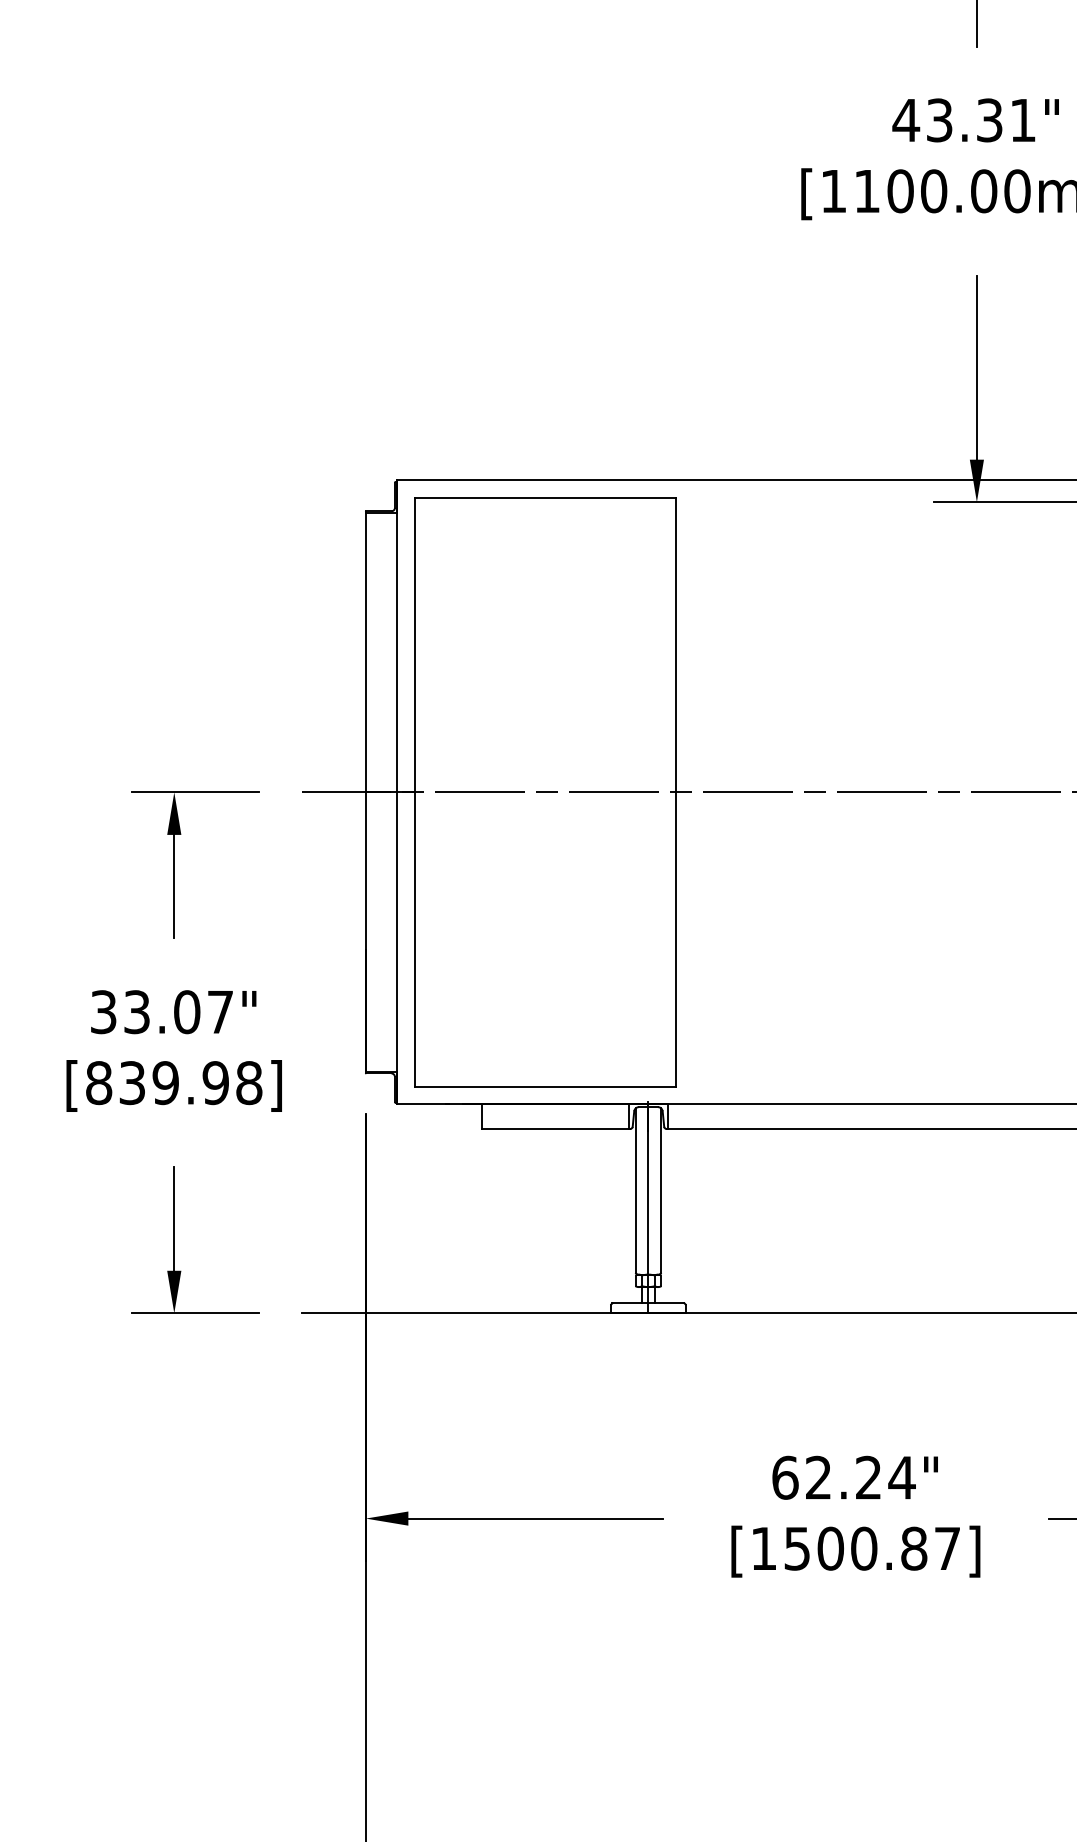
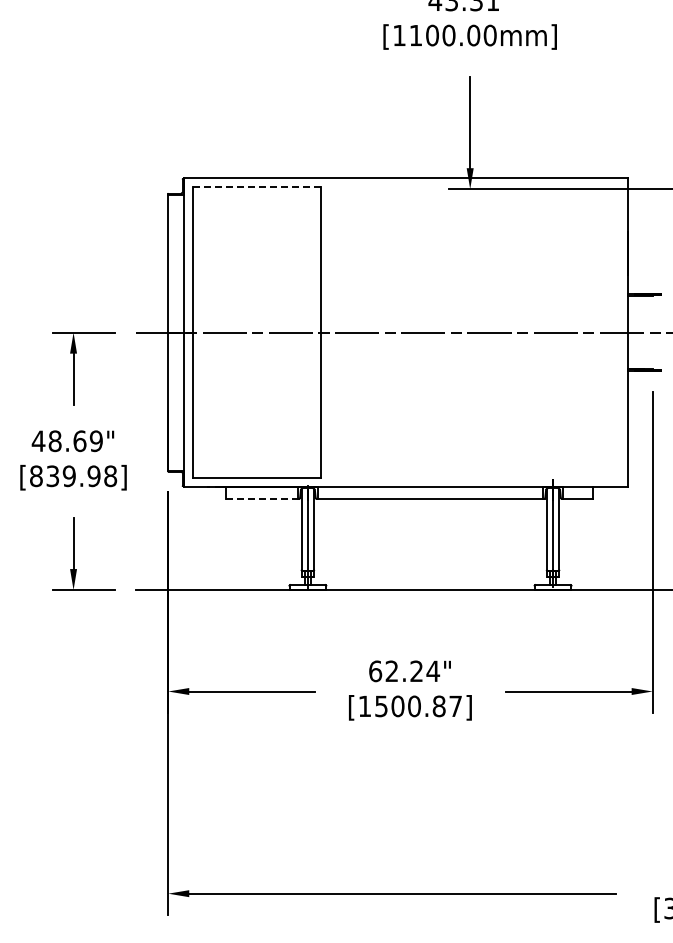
line: (546, 496) -> (257, 186), solid -> dashed
text: (160, 1012) -> (66, 441), 33.07" -> 48.69"
line: (556, 1128) -> (262, 498), solid -> dashed

